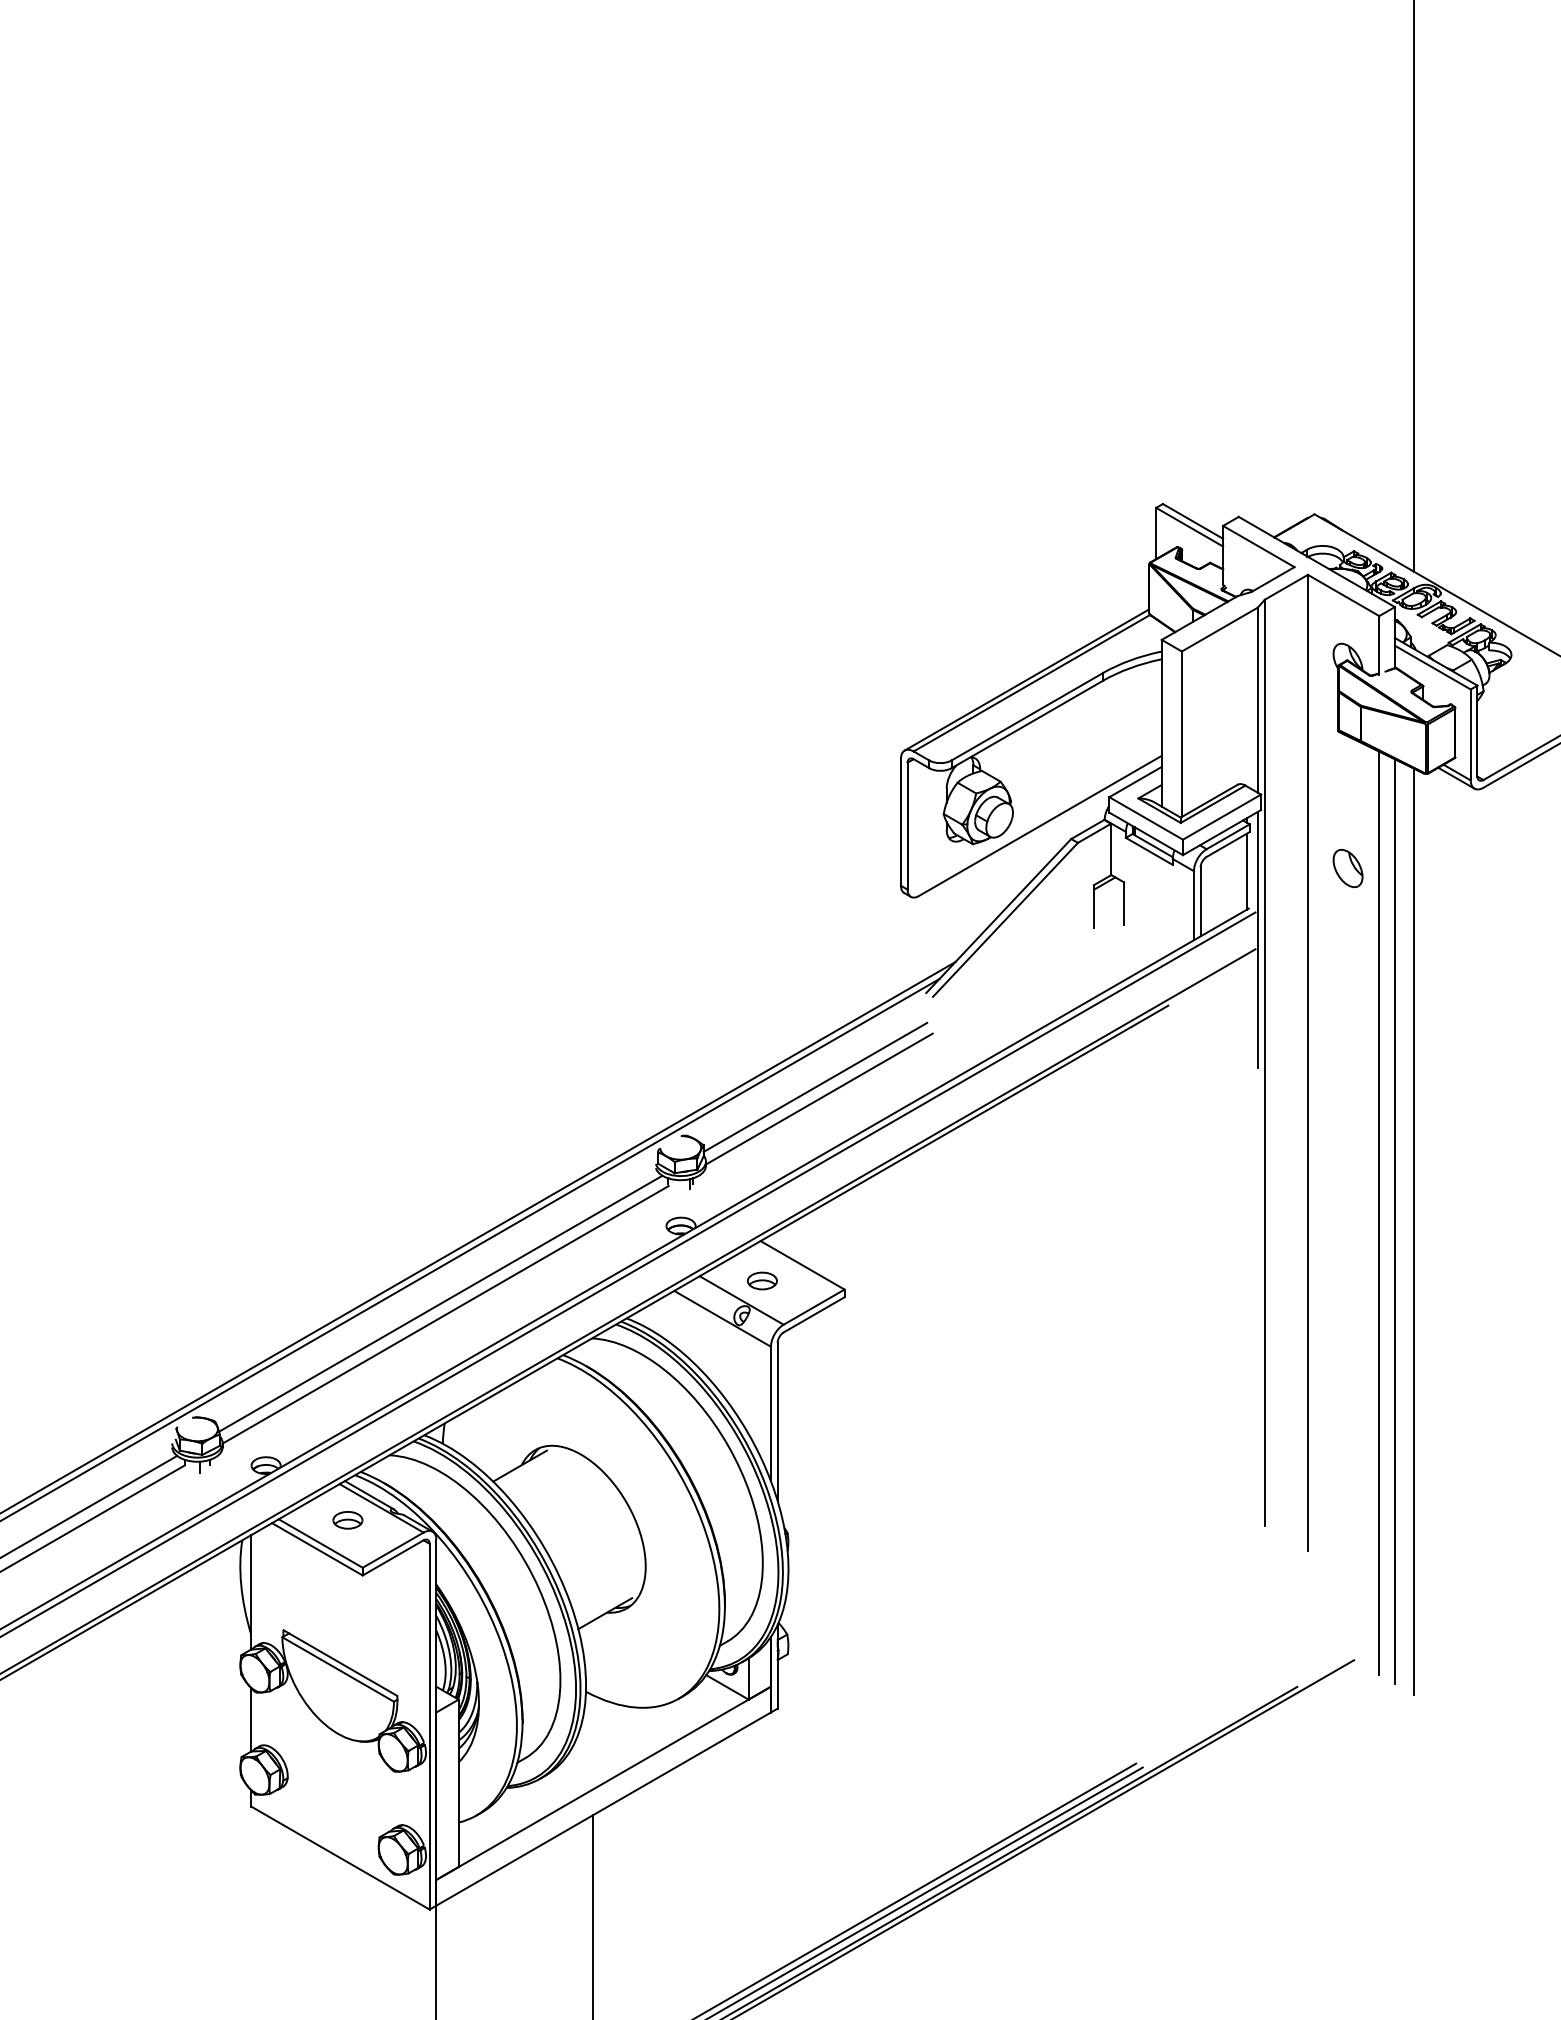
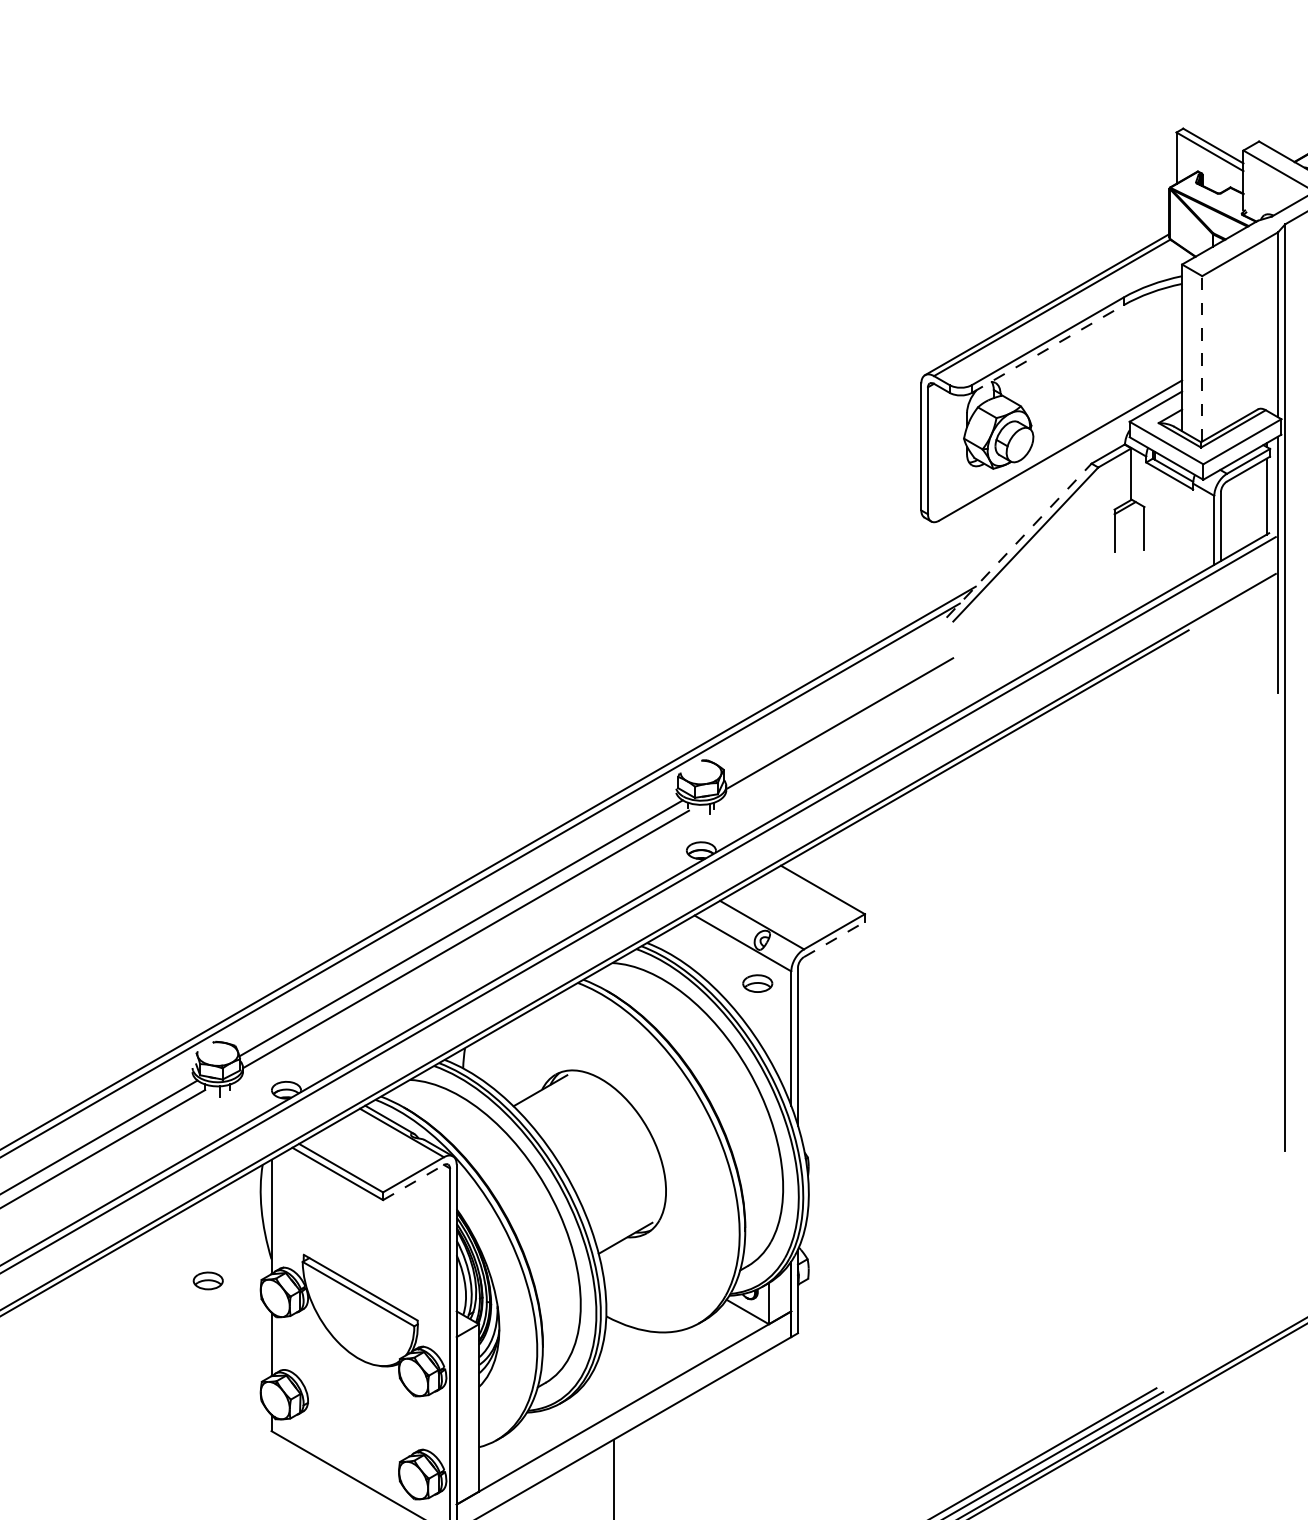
line: (1027, 724) -> (1047, 349), solid -> dashed
line: (1181, 734) -> (1201, 359), solid -> dashed
line: (998, 916) -> (1018, 541), solid -> dashed
line: (815, 1087) -> (835, 712), removed
part: (762, 1280) -> (757, 983), moved
line: (814, 1314) -> (834, 939), solid -> dashed
part: (347, 1520) -> (207, 1281), moved
line: (393, 1557) -> (413, 1182), solid -> dashed

